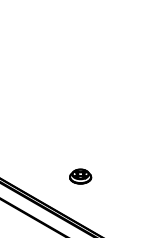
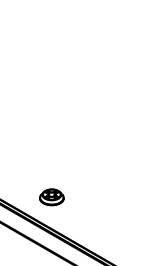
part: (80, 176) -> (51, 197), moved

